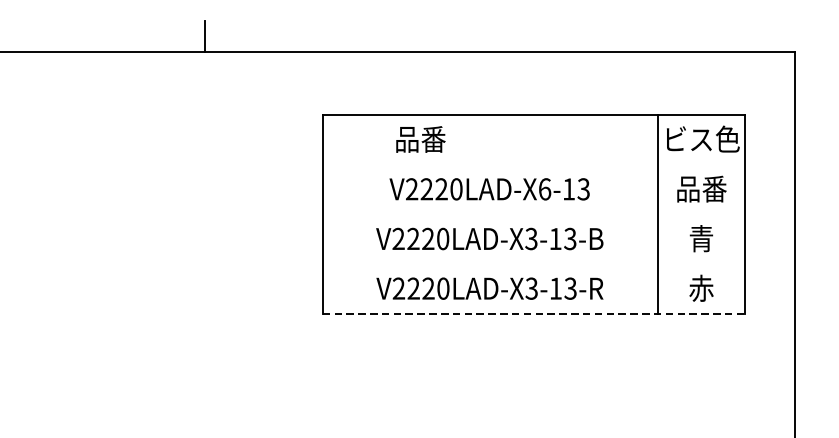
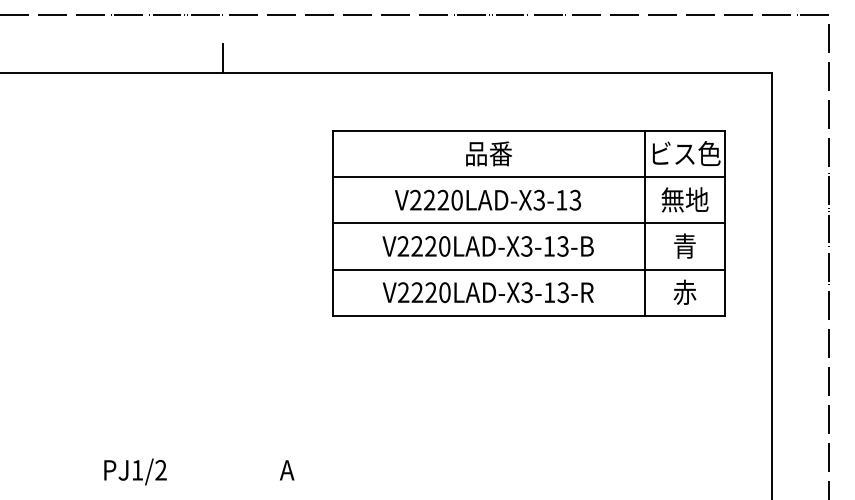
text: (421, 139) -> (489, 153), moved
line: (533, 164) -> (528, 177), added
text: (545, 188) -> (539, 199), V2220LAD-X6-13 -> V2220LAD-X3-13
text: (700, 188) -> (684, 199), 品番 -> 無地
line: (533, 214) -> (528, 223), added
line: (533, 263) -> (528, 269), added
line: (534, 313) -> (529, 315), dashed -> solid

